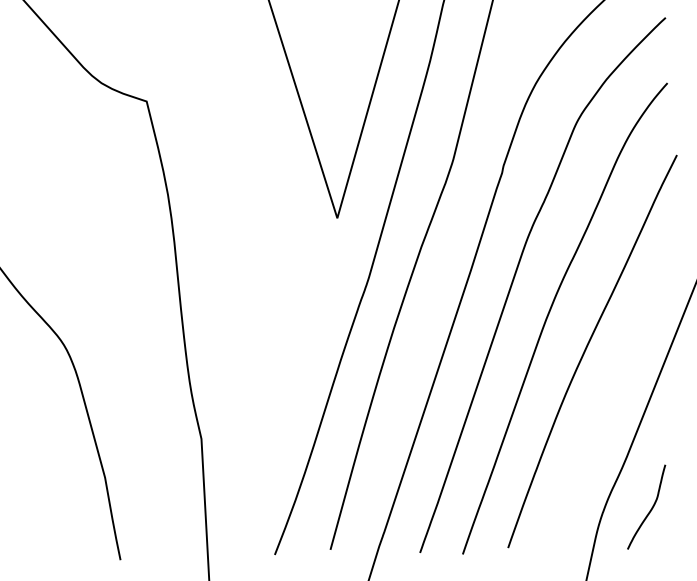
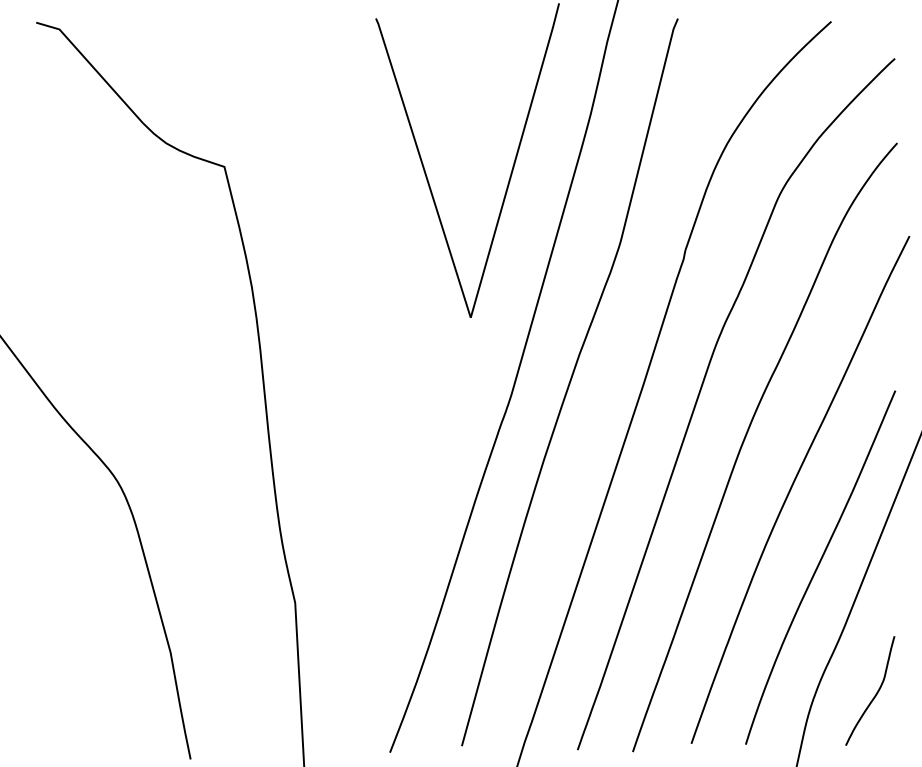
curve: (606, 411) -> (818, 567), added

